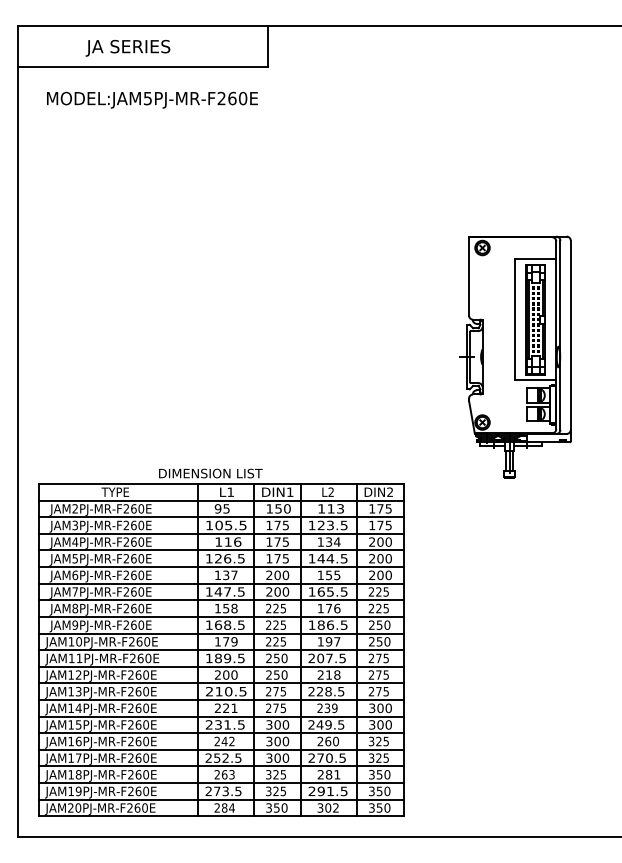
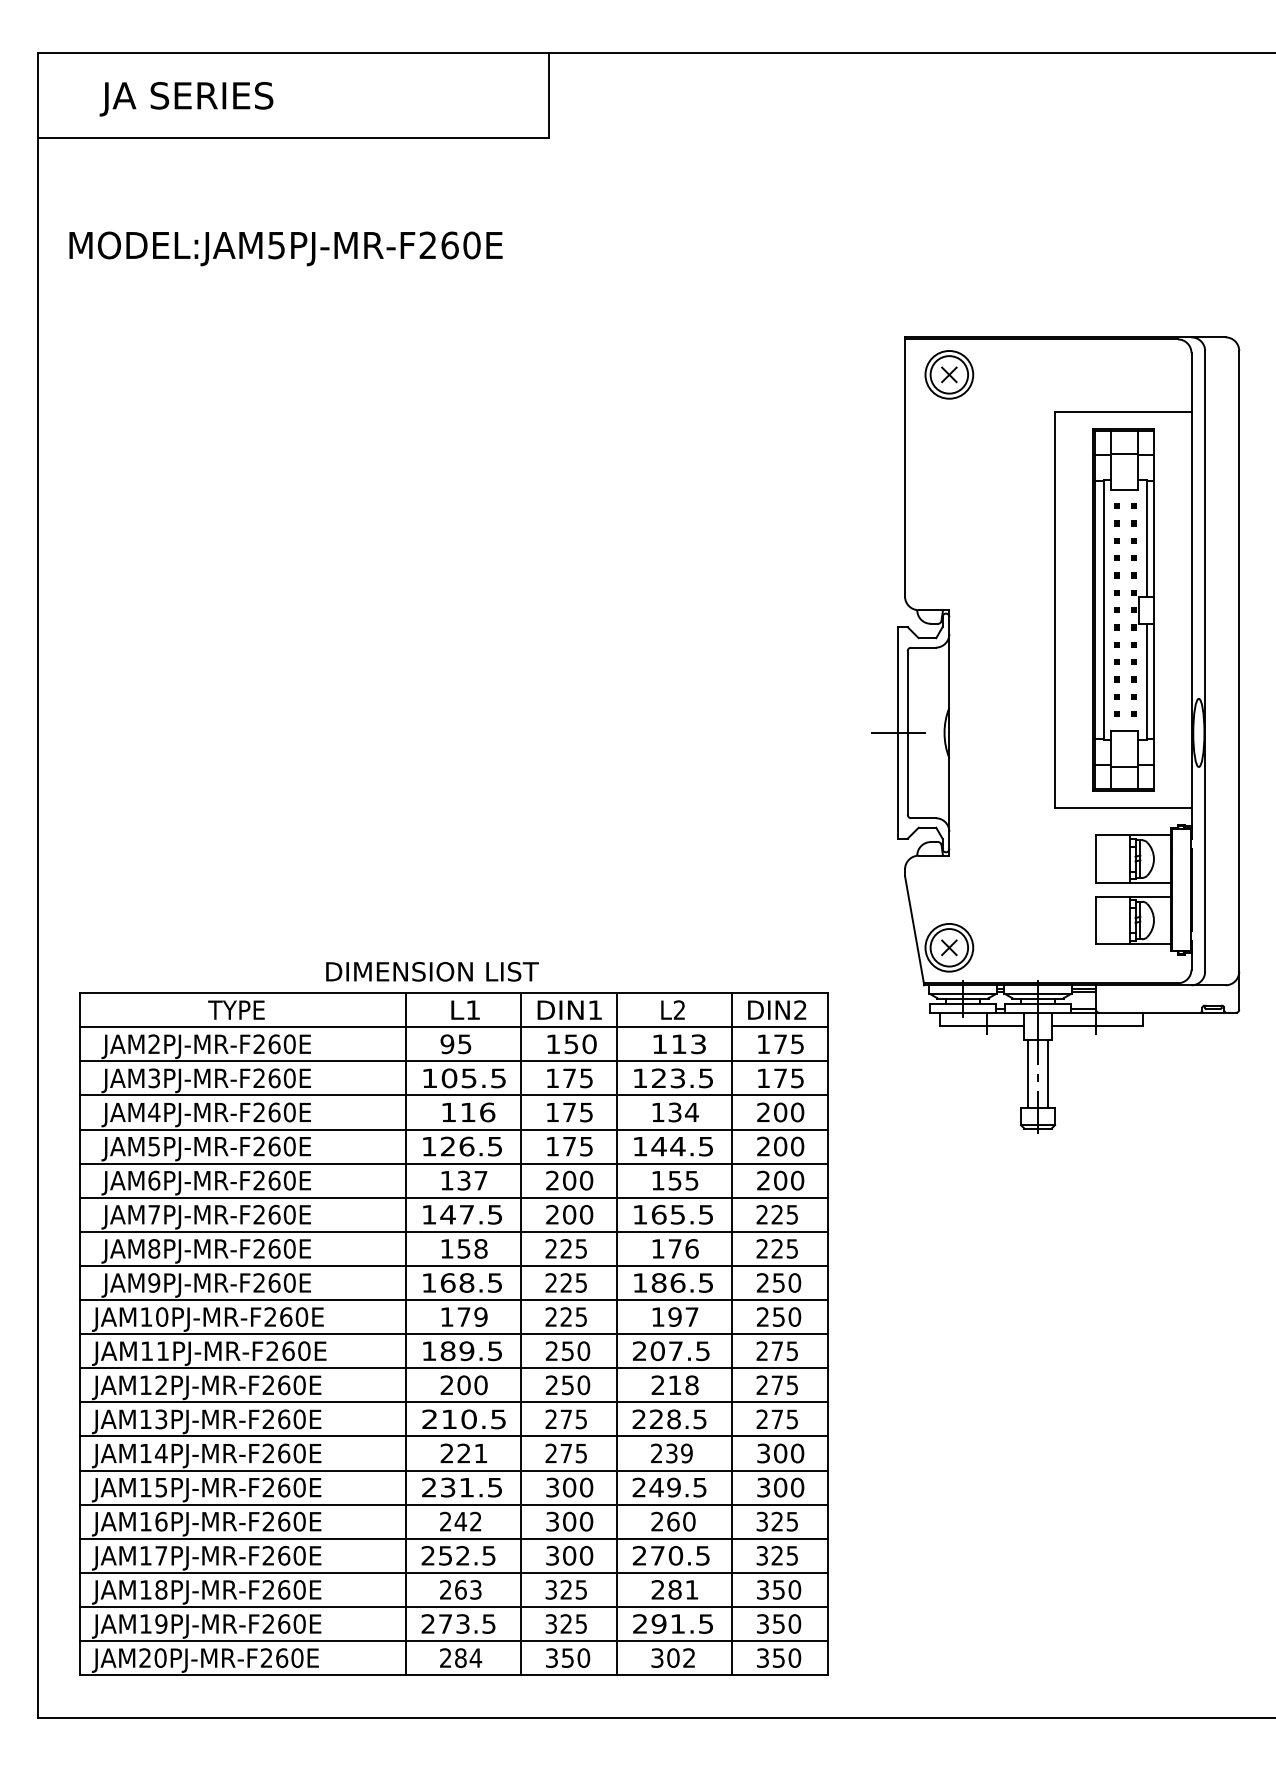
text: (127, 48) -> (185, 99), moved
text: (152, 99) -> (286, 247), moved
part: (515, 356) -> (1057, 731), size x1.6

